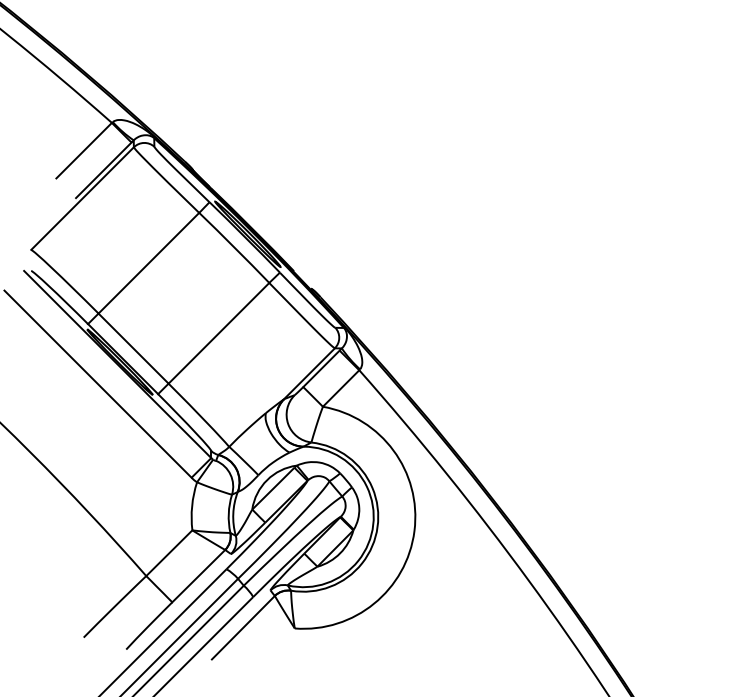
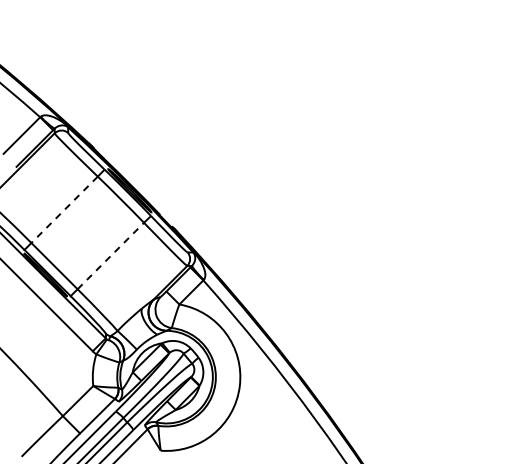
line: (148, 262) -> (64, 209), solid -> dashed
line: (218, 334) -> (110, 256), solid -> dashed

